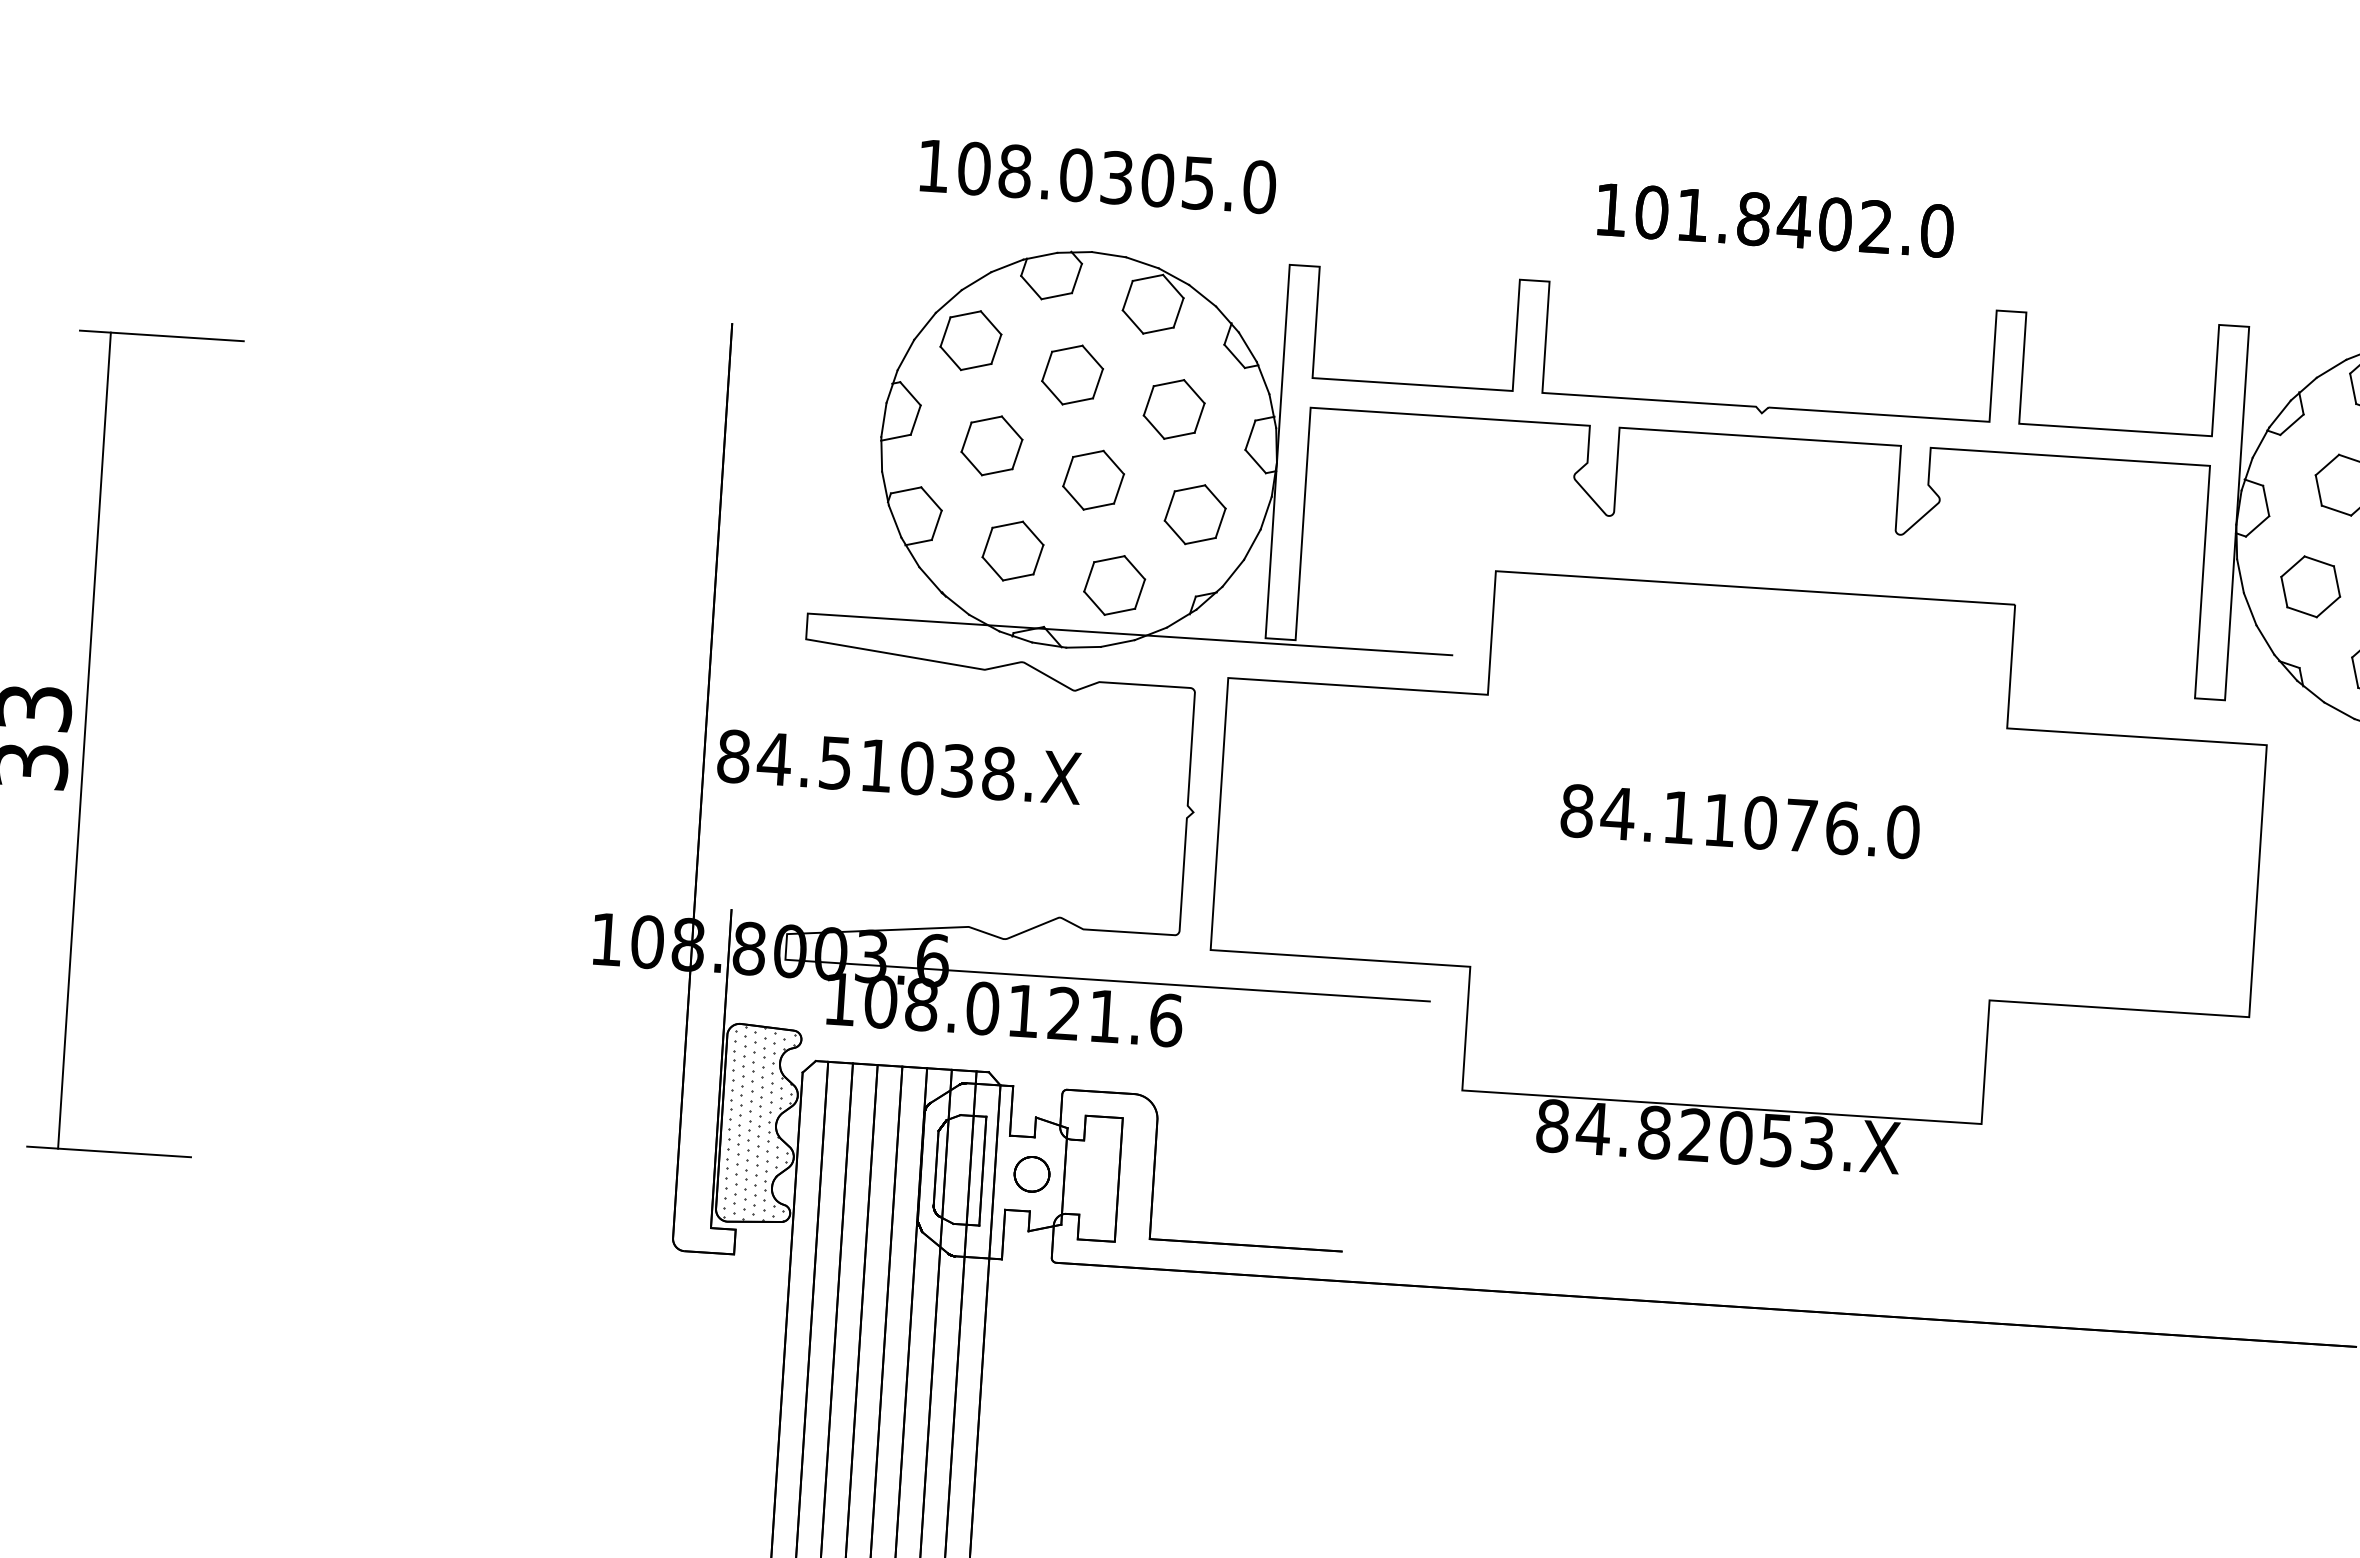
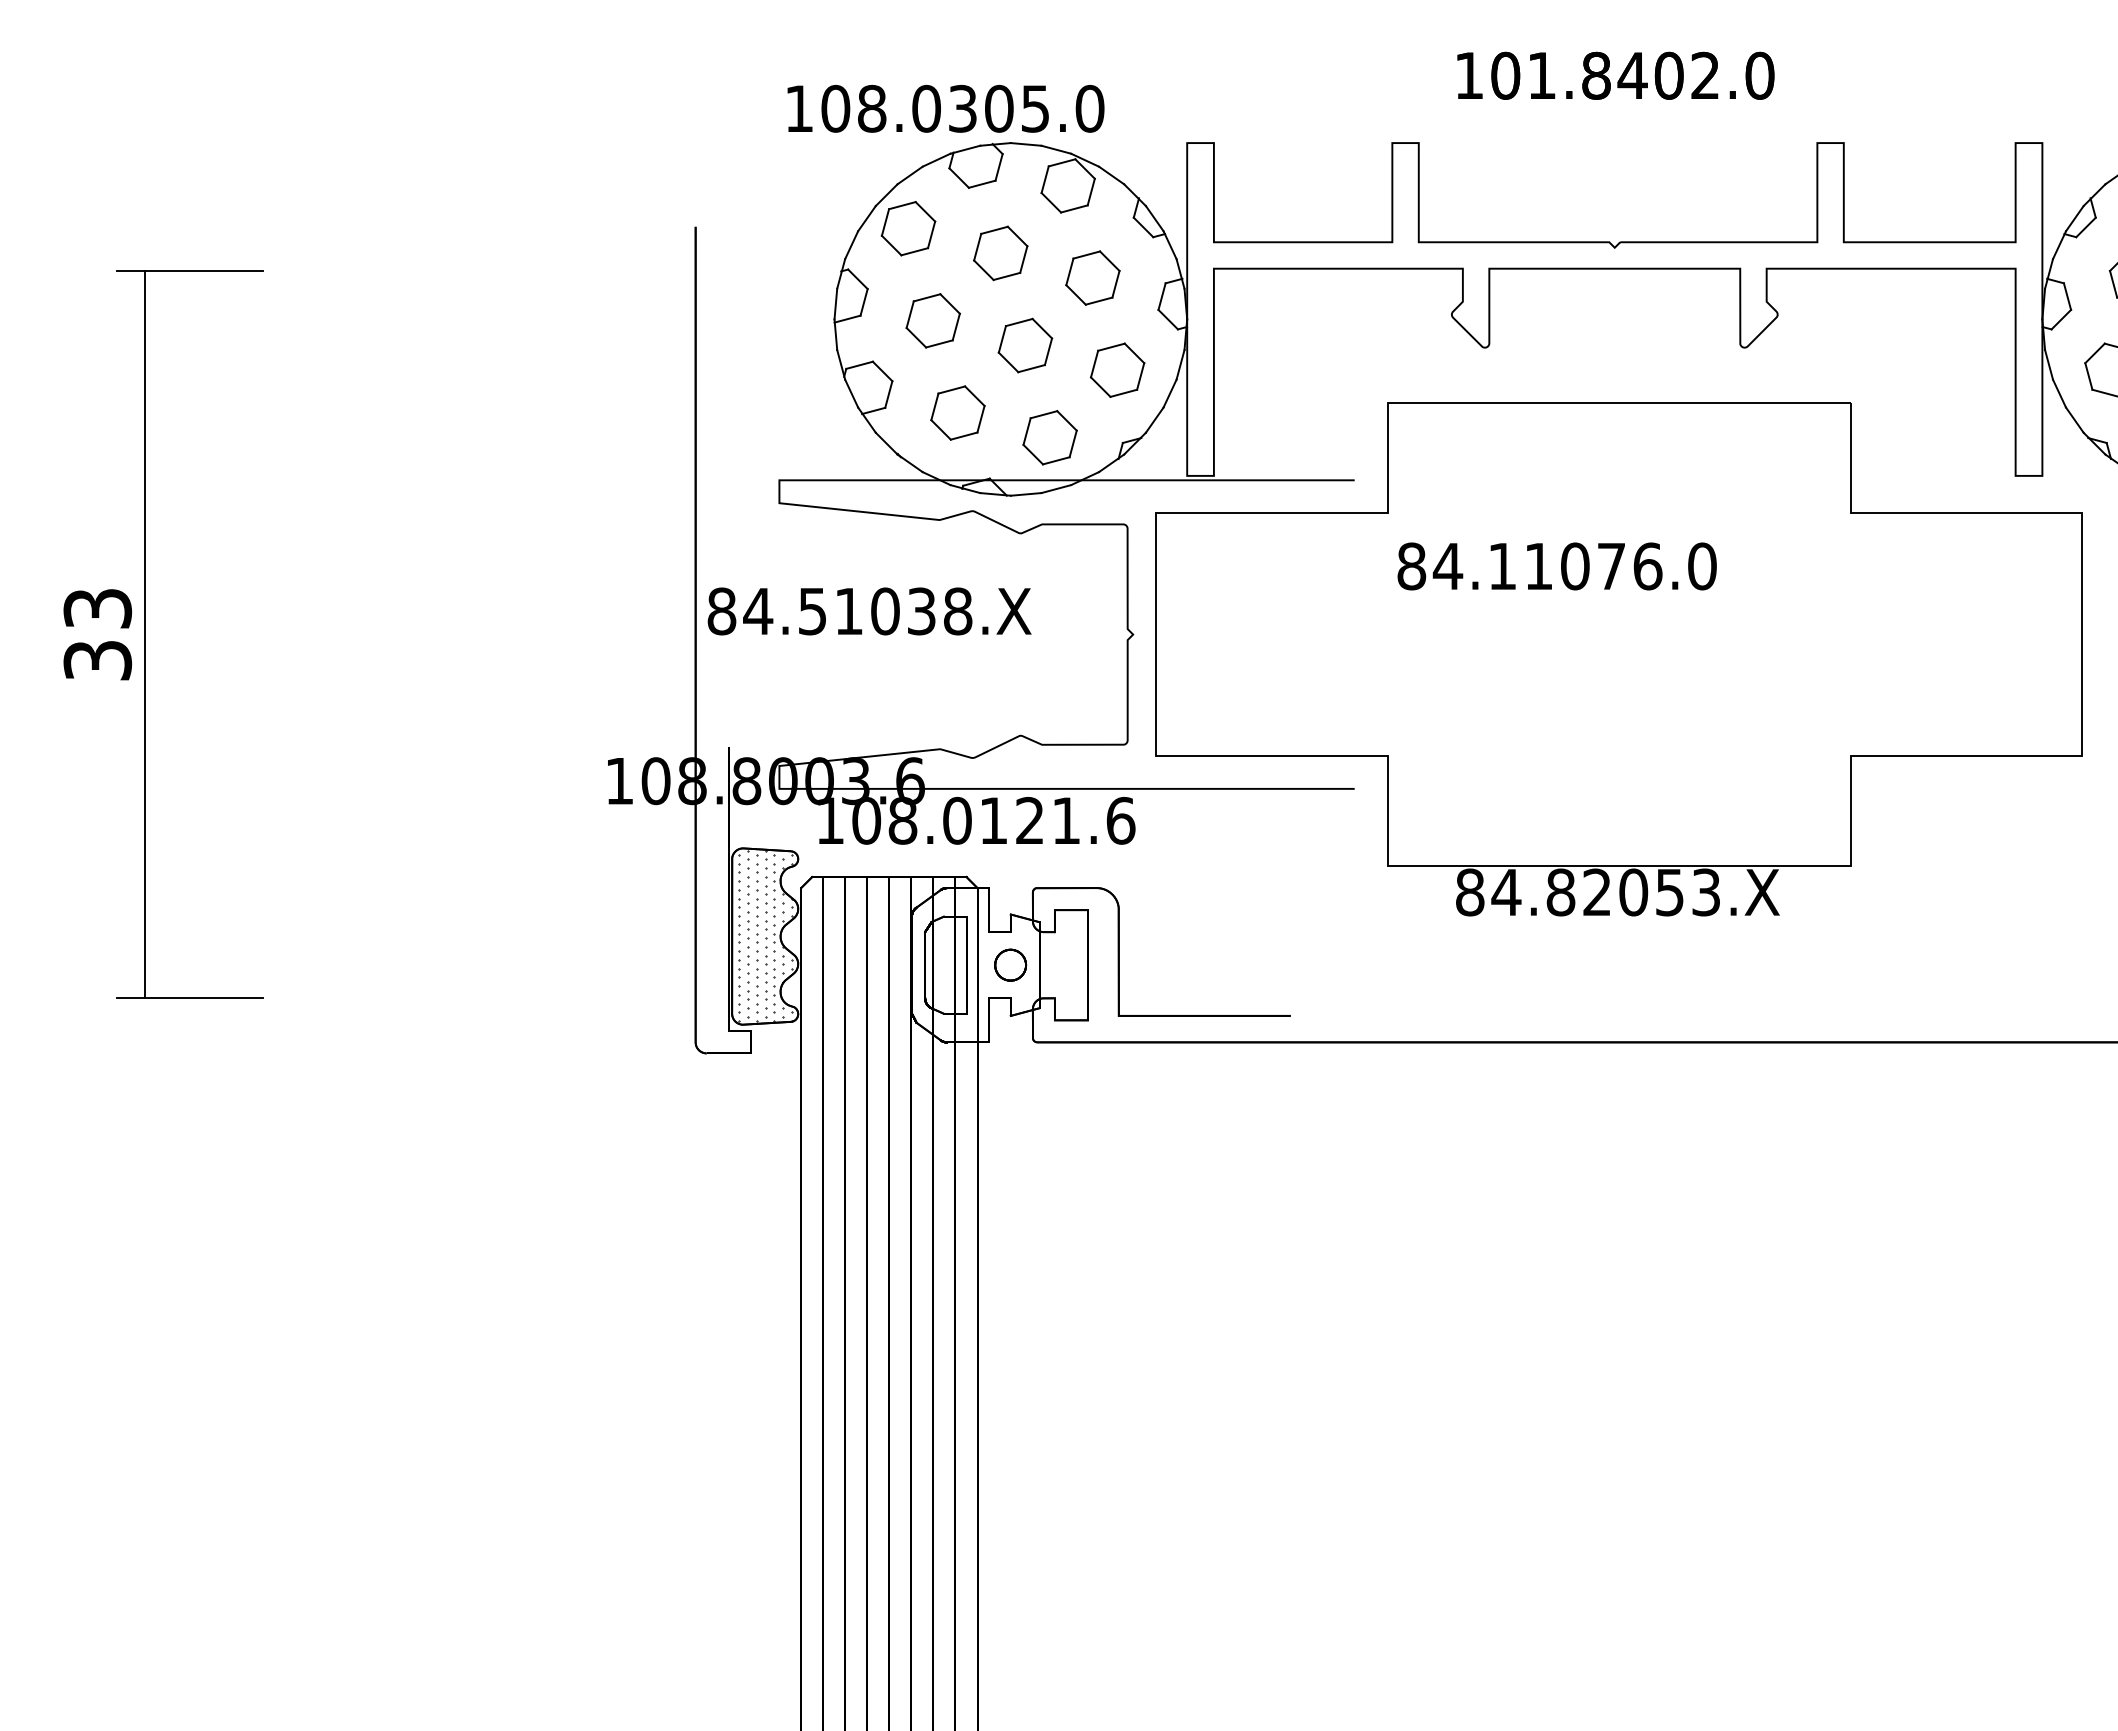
text: (1097, 176) -> (945, 108), moved
text: (1739, 821) -> (1556, 566), moved

